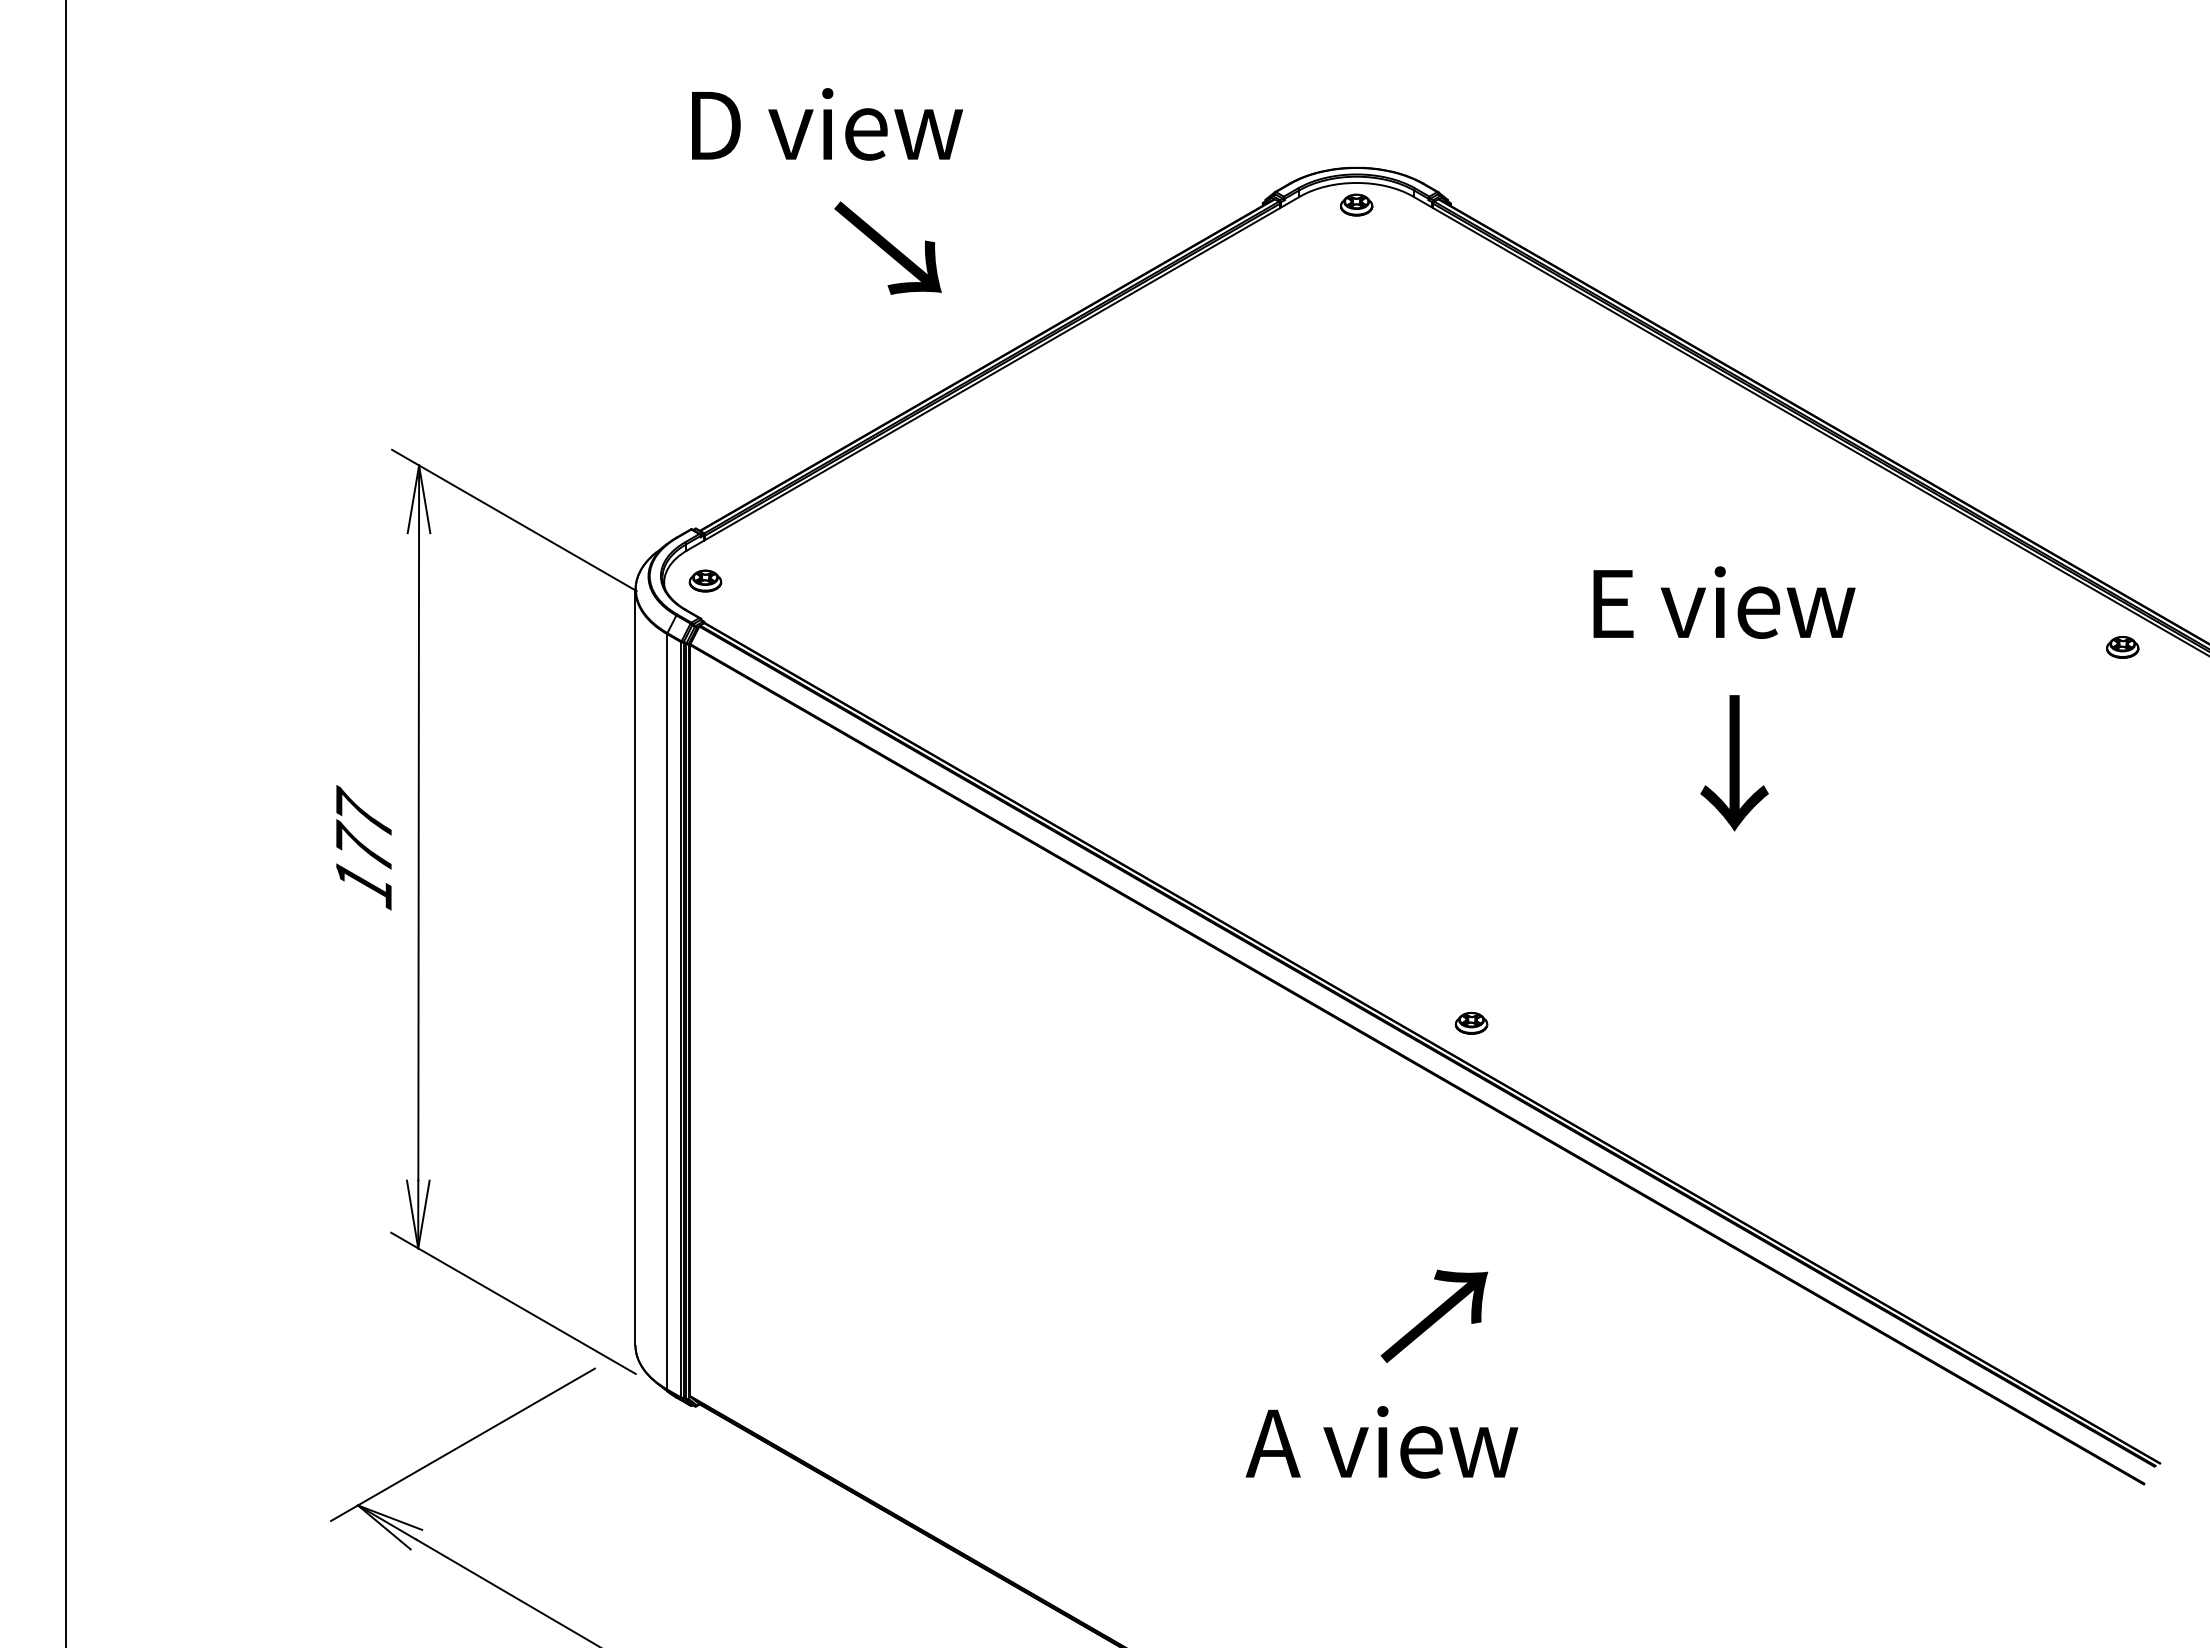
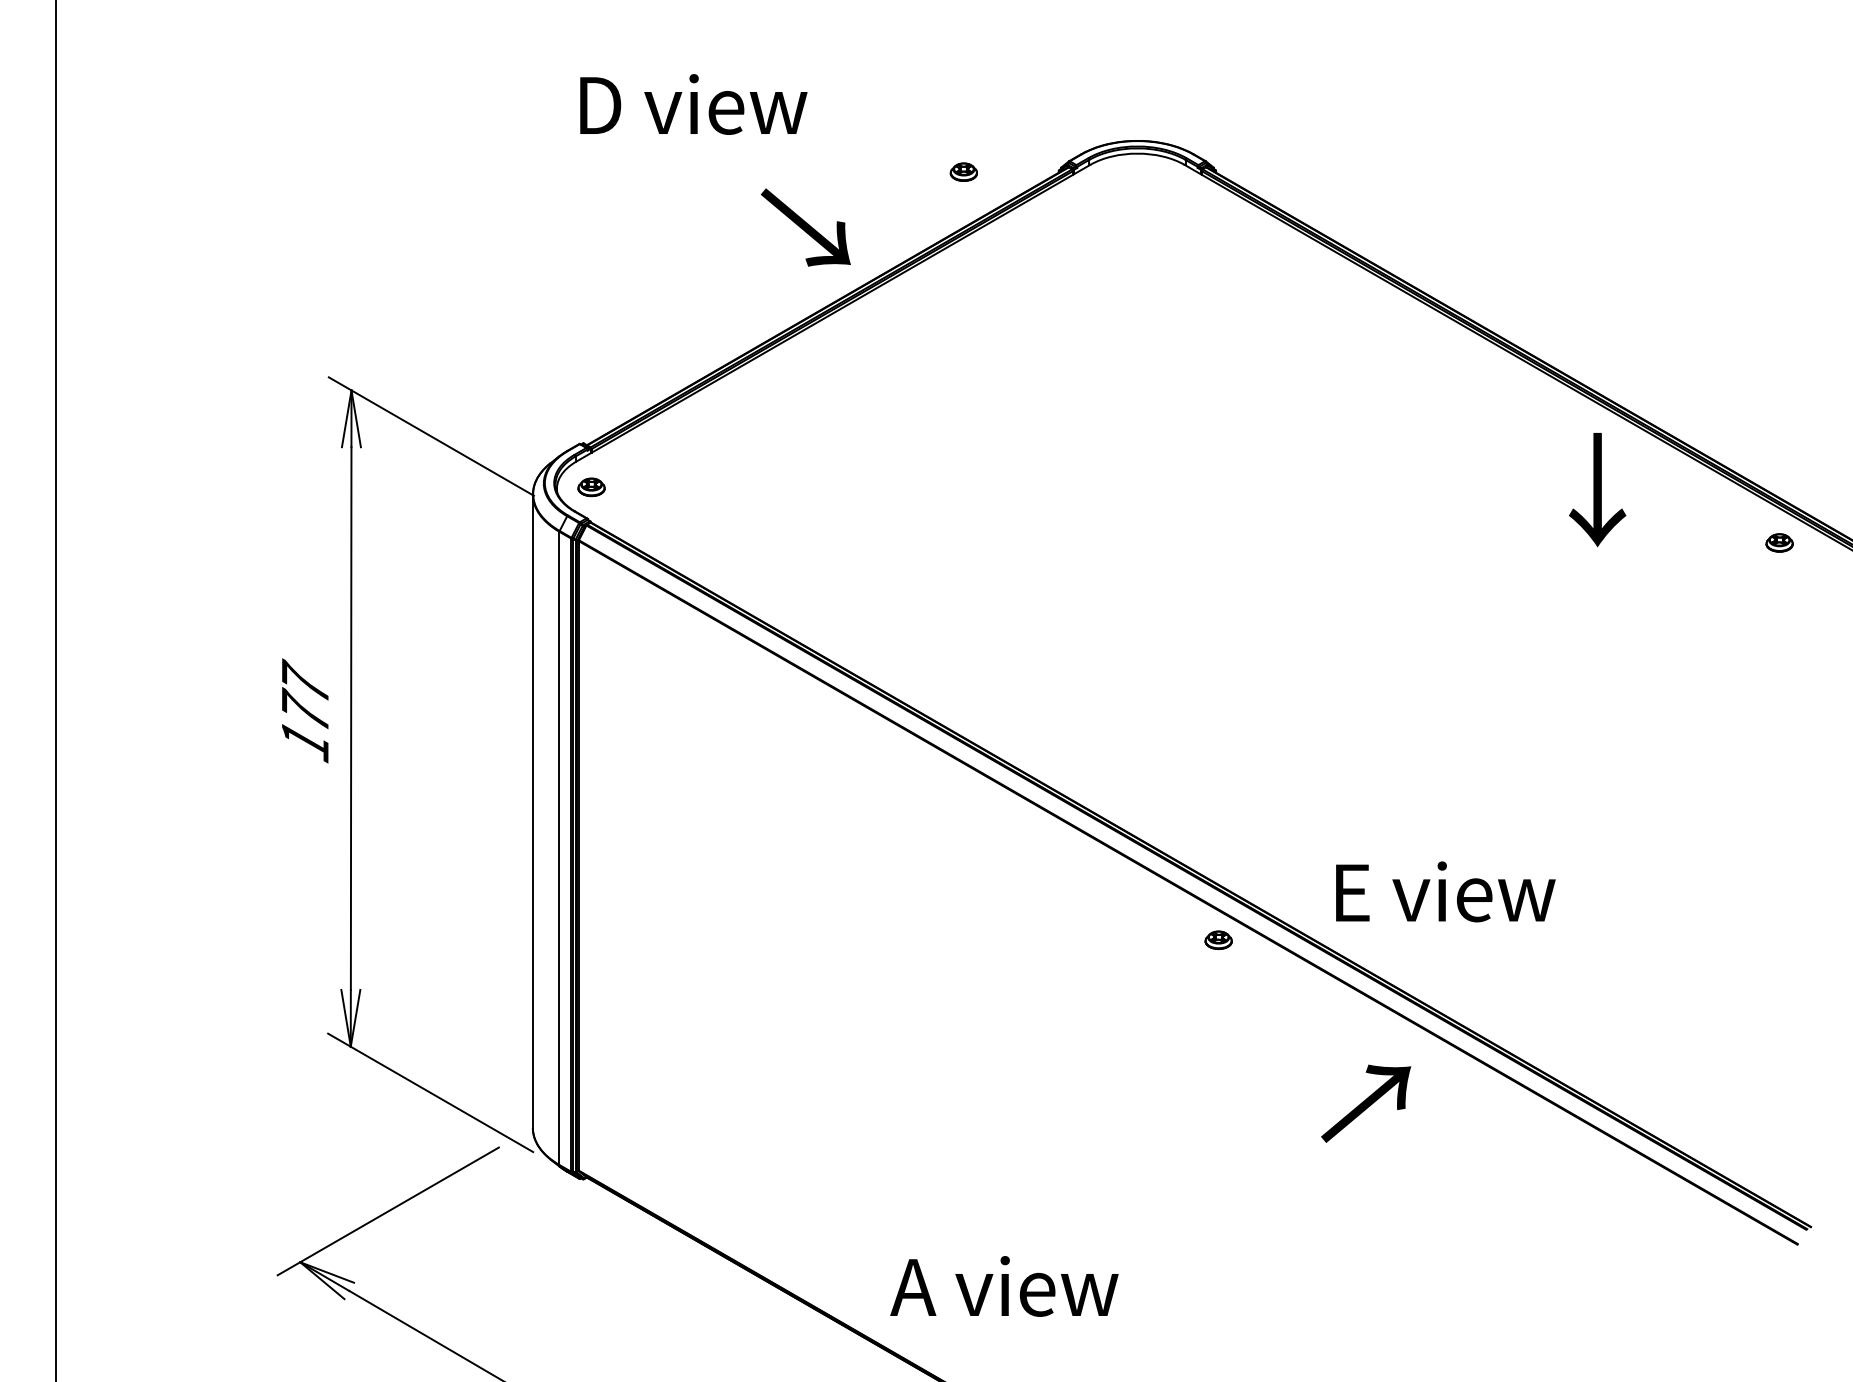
part: (1356, 204) -> (963, 171), moved
text: (887, 247) -> (805, 227), moved
text: (1724, 602) -> (1445, 891), moved
text: (1734, 763) -> (1597, 490), moved
part: (1471, 1023) -> (1218, 940), moved
text: (1434, 1315) -> (1366, 1103), moved
text: (1381, 1442) -> (1004, 1286), moved

